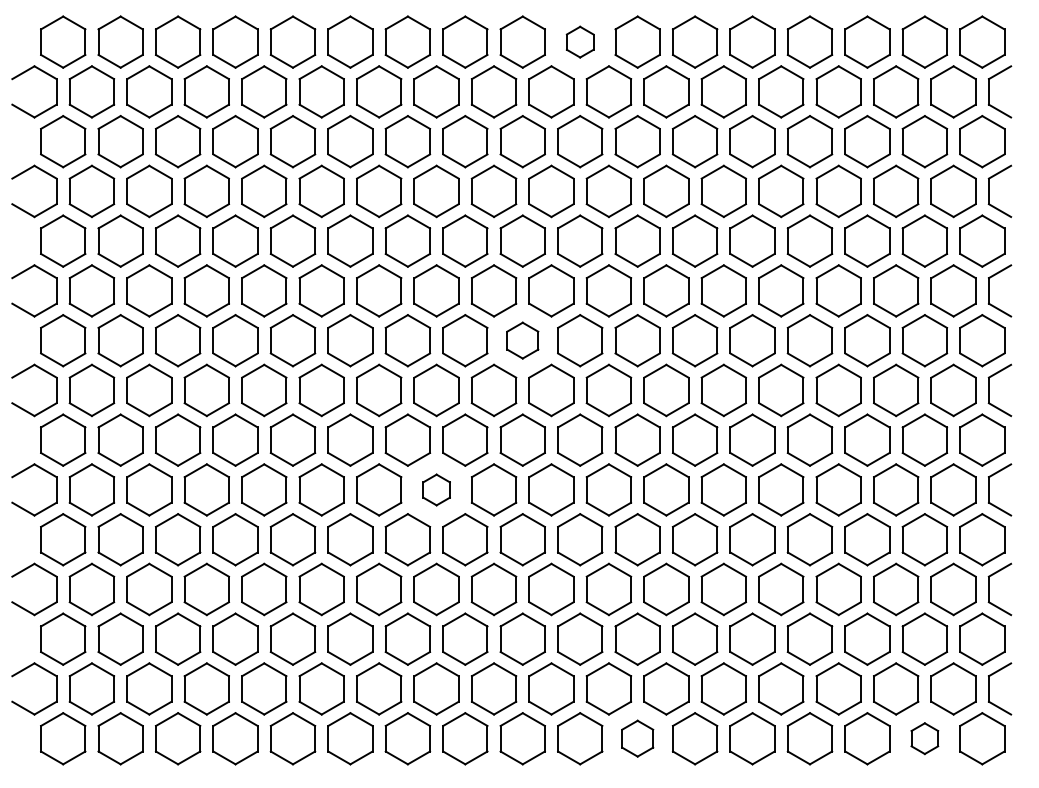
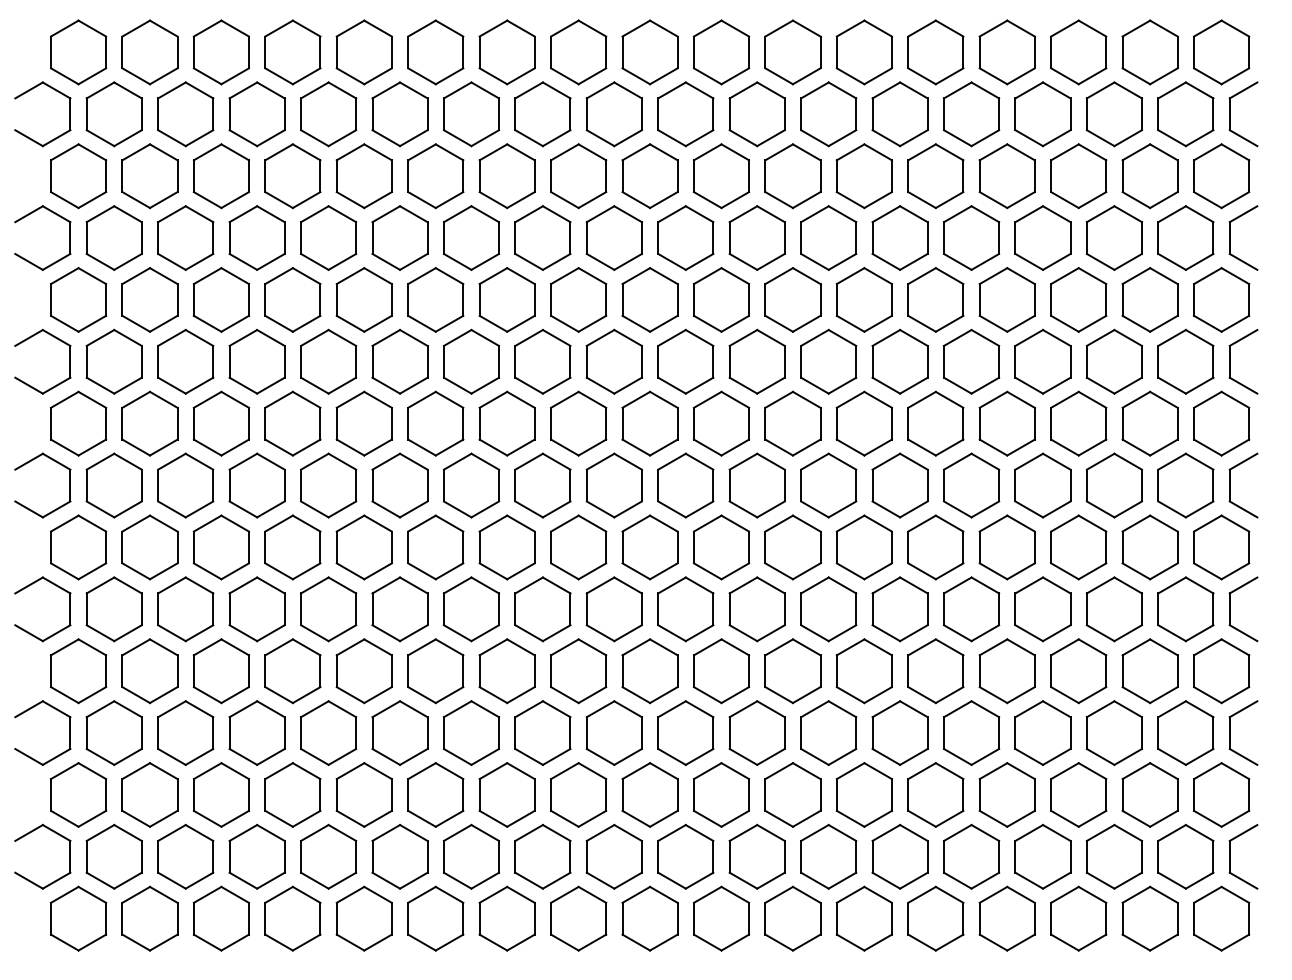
part: (580, 42) -> (721, 52), size x1.67
part: (522, 340) -> (649, 423), size x1.43
part: (436, 490) -> (542, 609), size x1.67
part: (637, 738) -> (792, 918), size x1.43
part: (924, 738) -> (1149, 918), size x1.67

